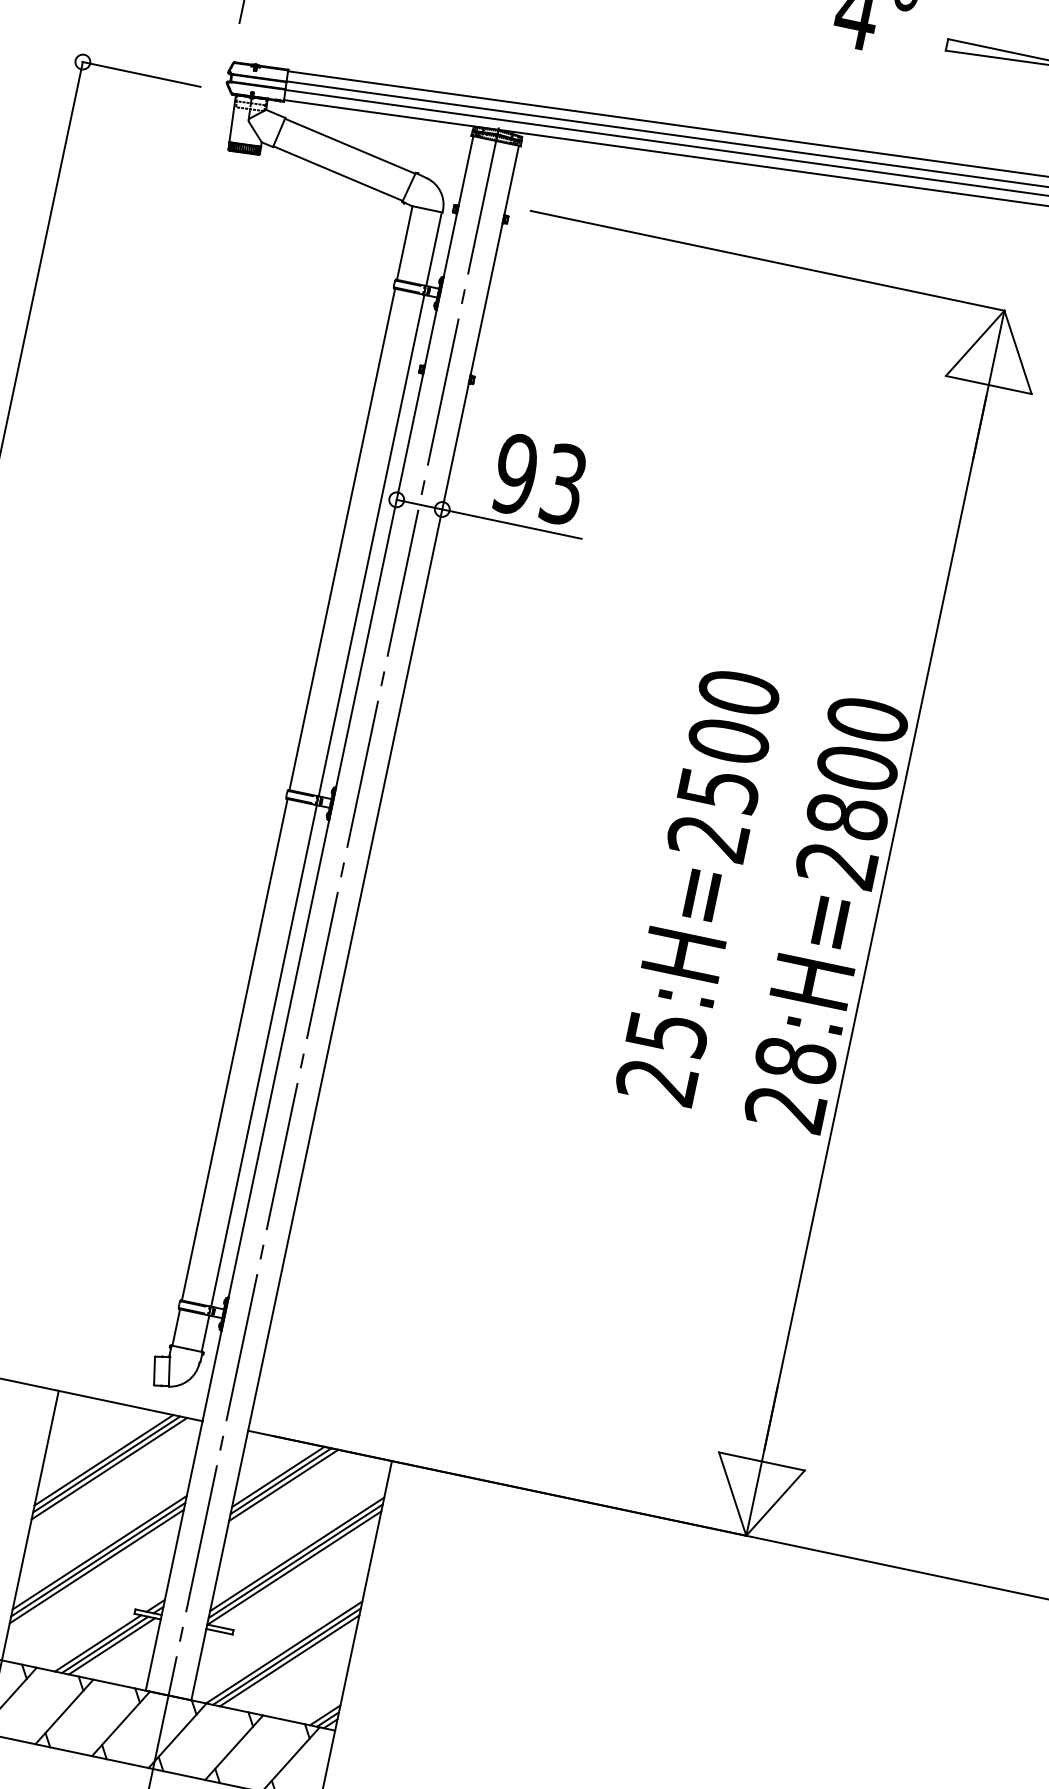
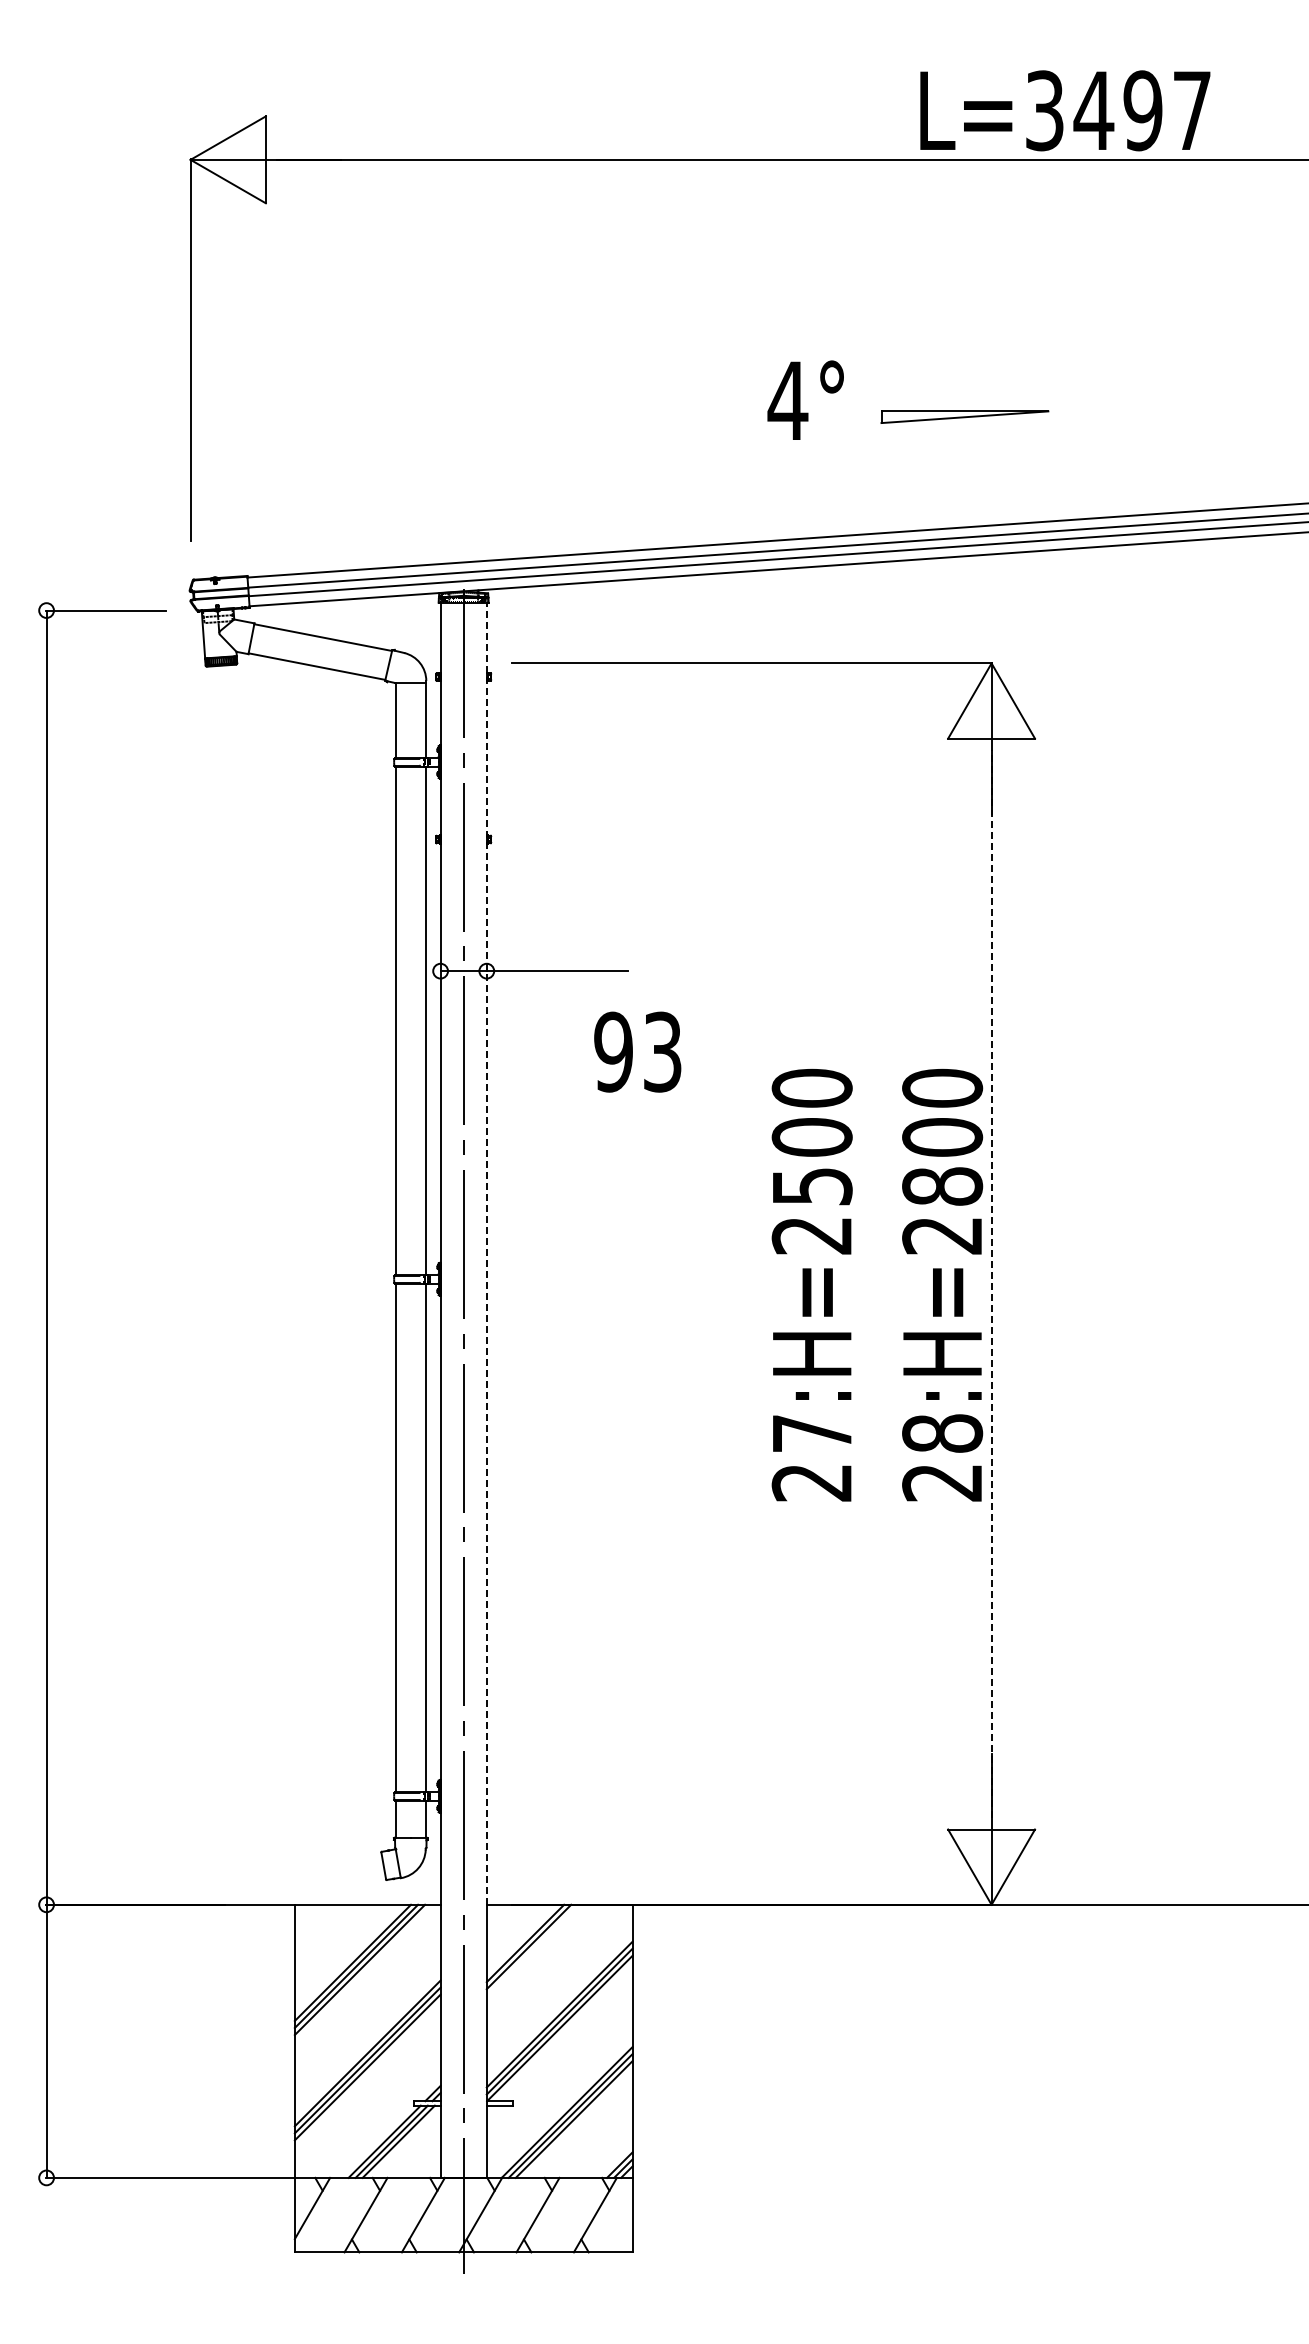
text: (539, 478) -> (637, 1051), moved
line: (383, 788) -> (486, 1253), solid -> dashed
line: (875, 923) -> (991, 1284), solid -> dashed
text: (667, 1033) -> (812, 1433), 25:H=2500 -> 27:H=2500
line: (283, 1485) -> (532, 1950), removed

